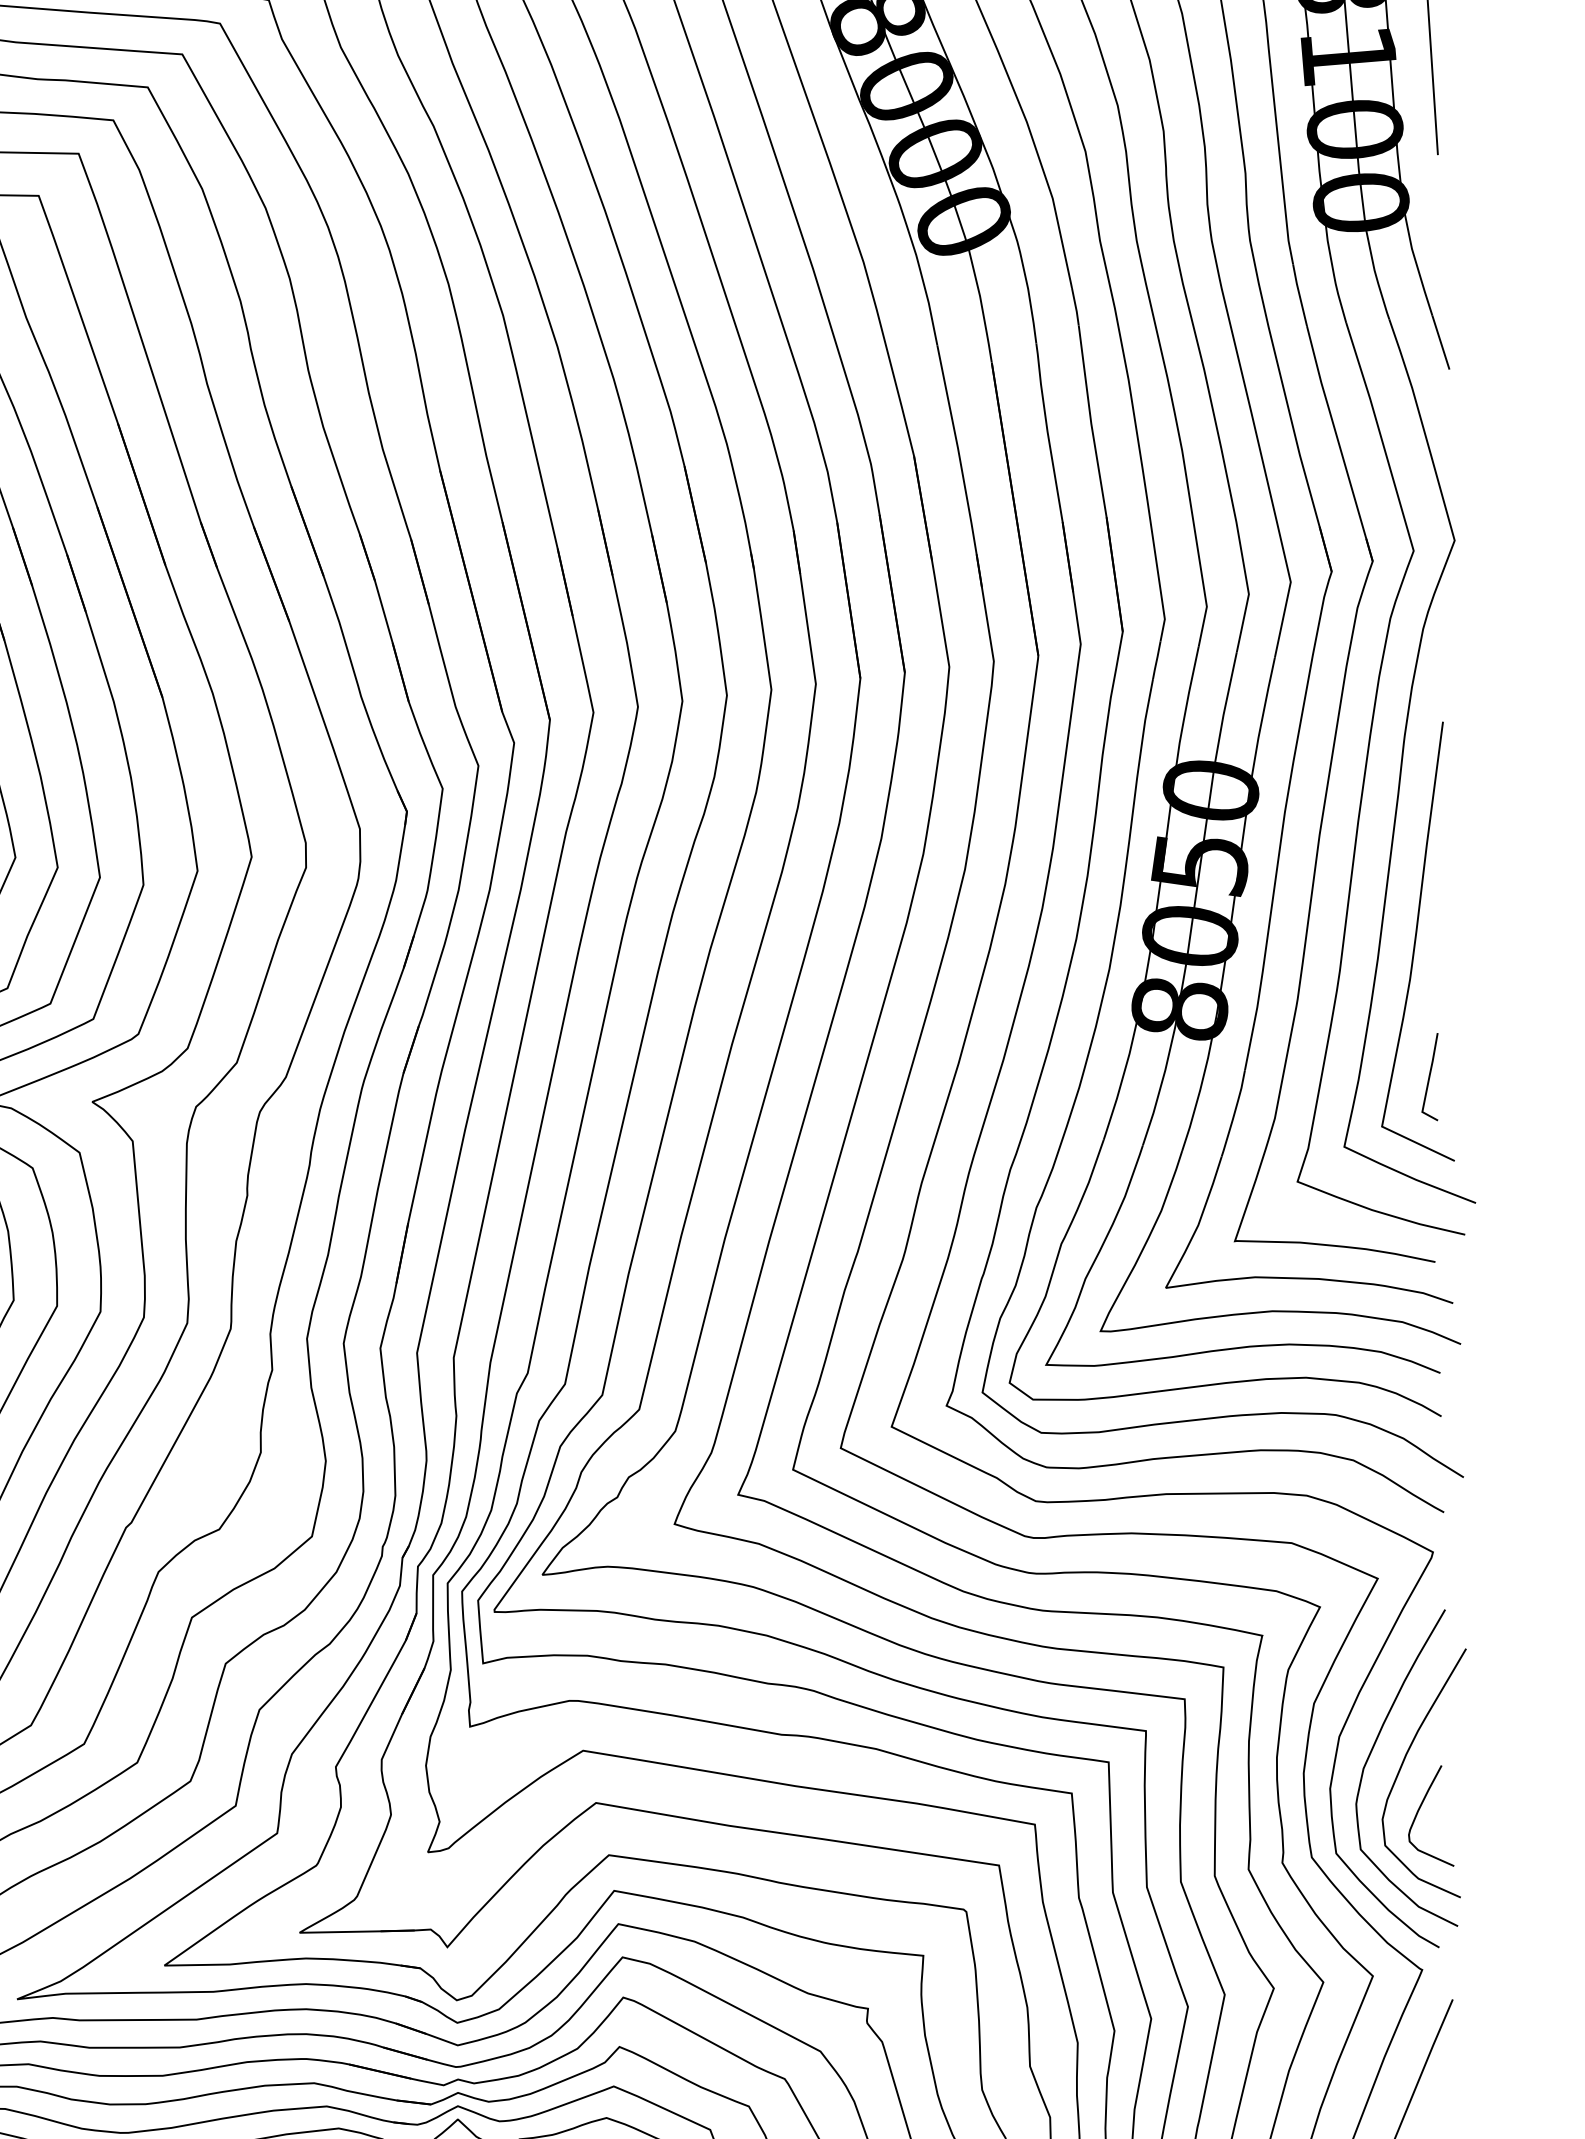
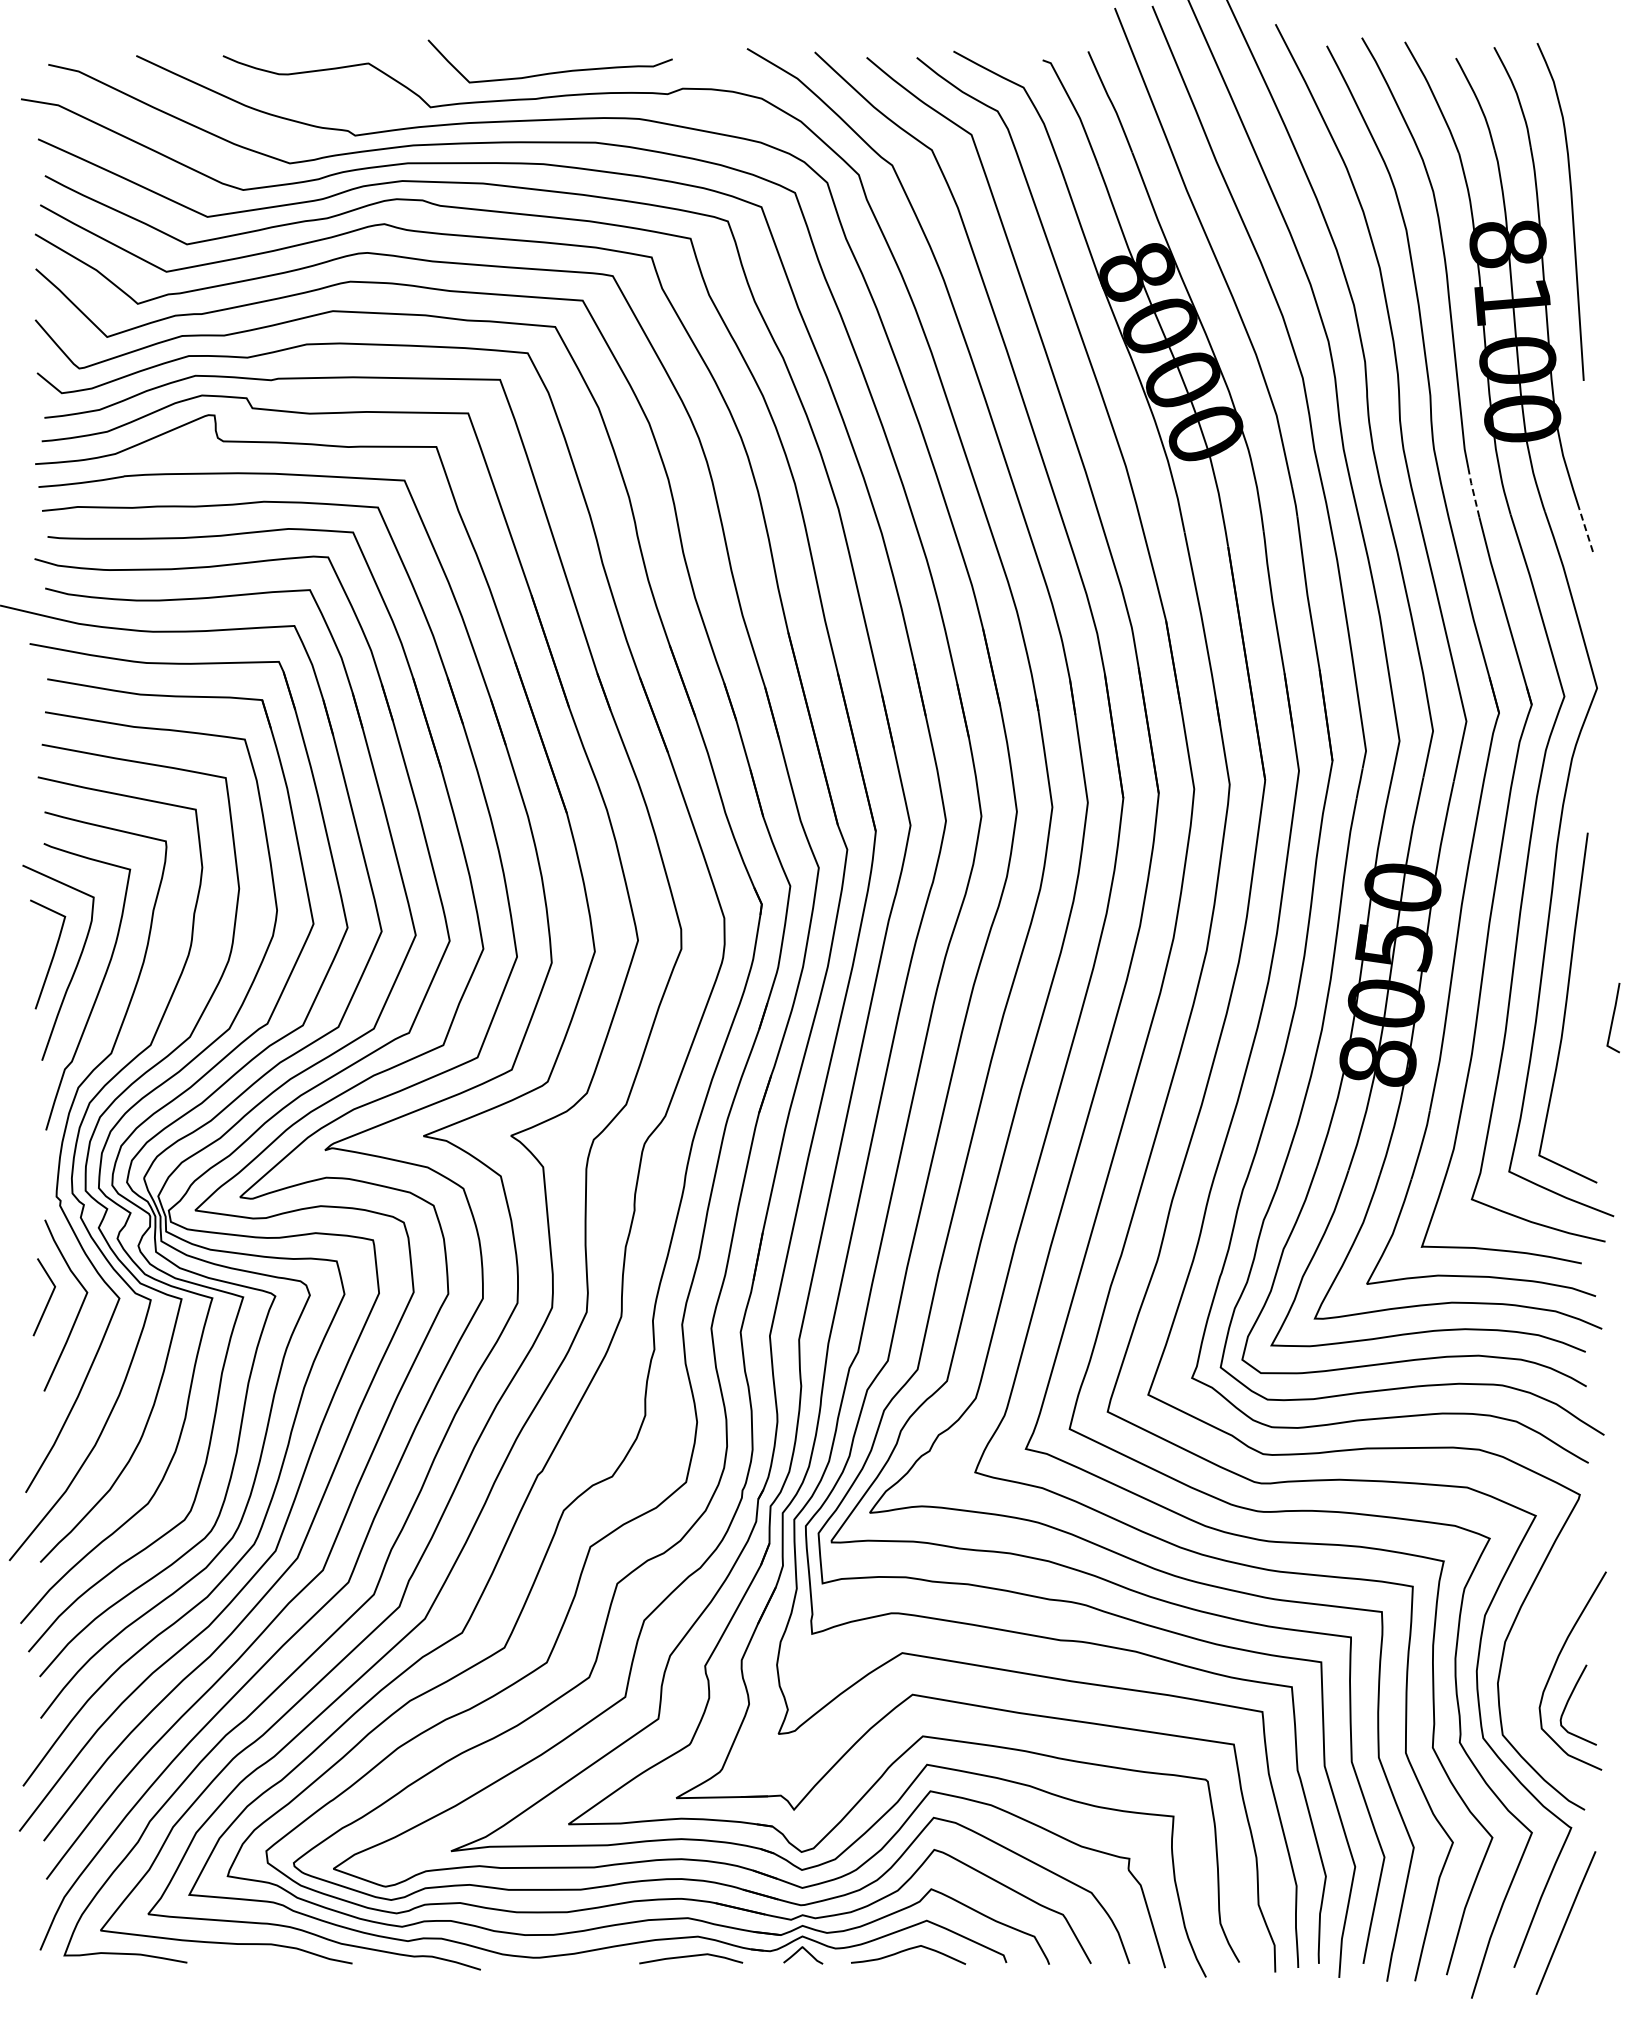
line: (1299, 295) -> (1473, 492), solid -> dashed
line: (1441, 342) -> (1586, 530), solid -> dashed
line: (1430, 1076) -> (1613, 1017), moved
curve: (1373, 1750) -> (1532, 1652), removed

